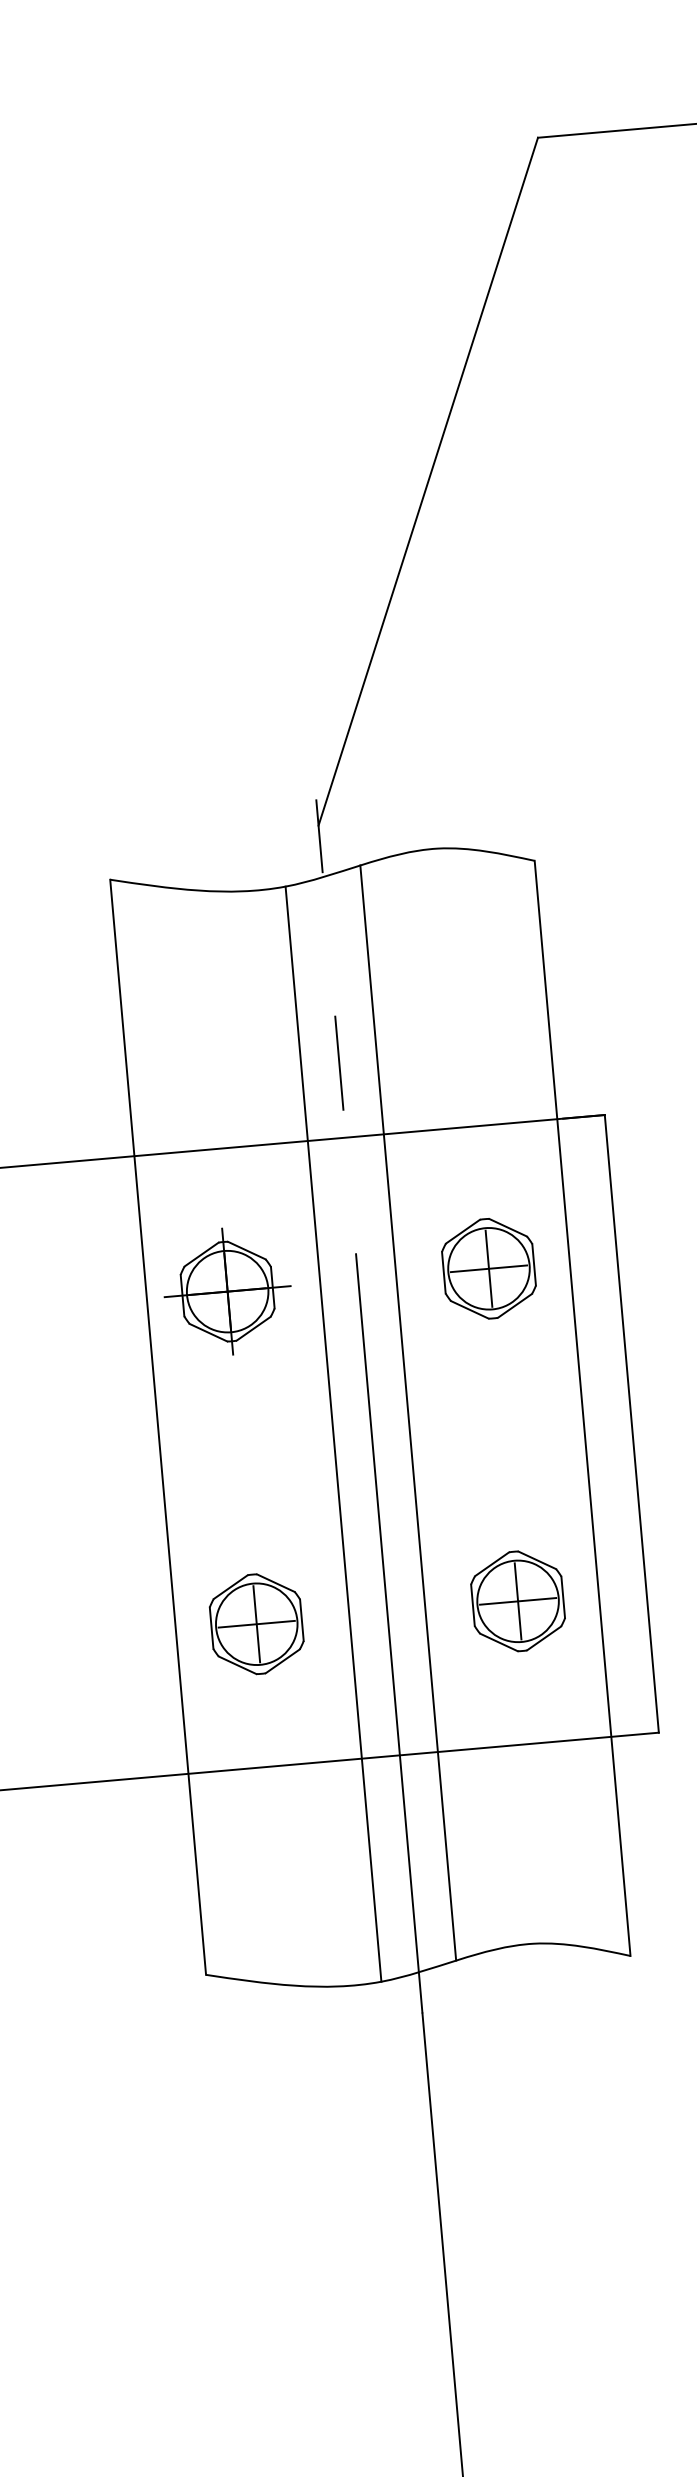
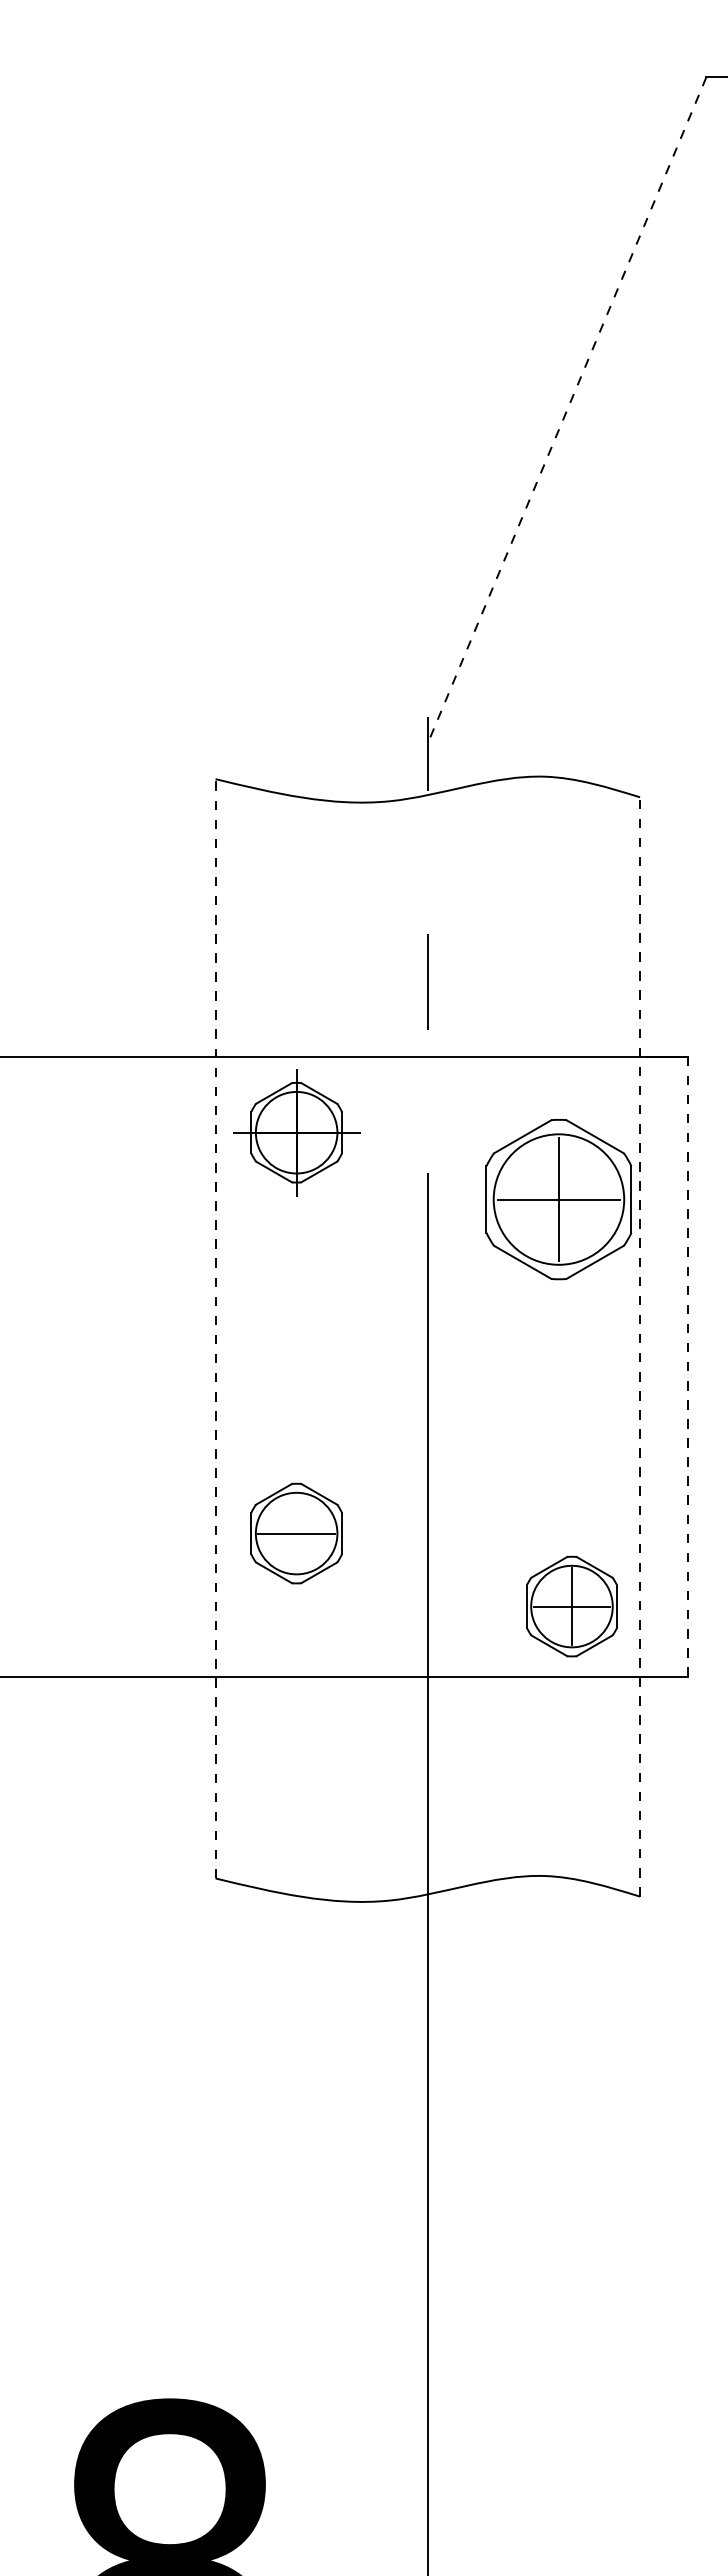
line: (427, 481) -> (566, 410), solid -> dashed
part: (488, 1268) -> (558, 1199), size x1.6
part: (227, 1291) -> (296, 1132), moved
line: (582, 1407) -> (640, 1346), solid -> dashed
line: (407, 1413) -> (465, 1336), removed
line: (631, 1424) -> (687, 1367), solid -> dashed
line: (158, 1427) -> (215, 1328), solid -> dashed
line: (333, 1433) -> (389, 1350), removed
part: (517, 1601) -> (571, 1606), moved
line: (256, 1624) -> (296, 1533), removed

